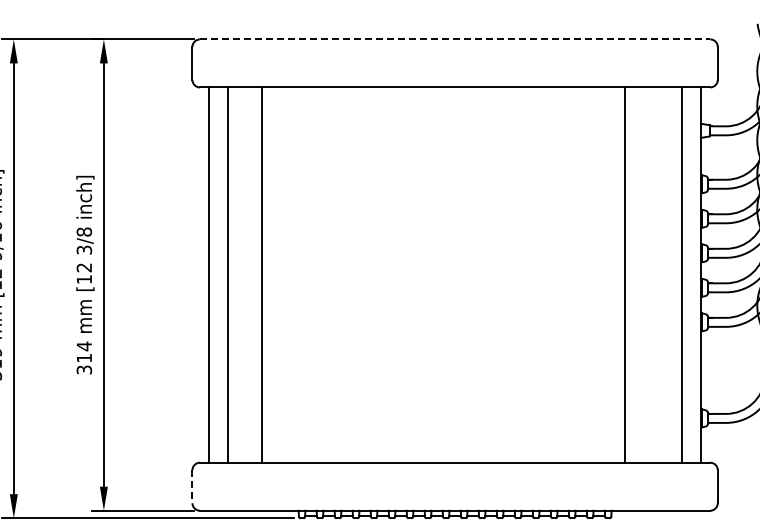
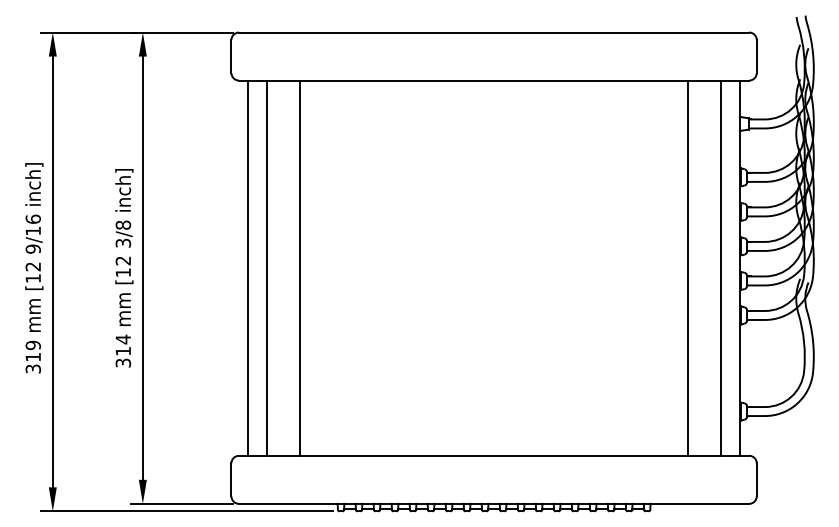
line: (455, 39) -> (494, 32), dashed -> solid
line: (624, 274) -> (687, 267), moved
line: (192, 486) -> (231, 479), dashed -> solid

